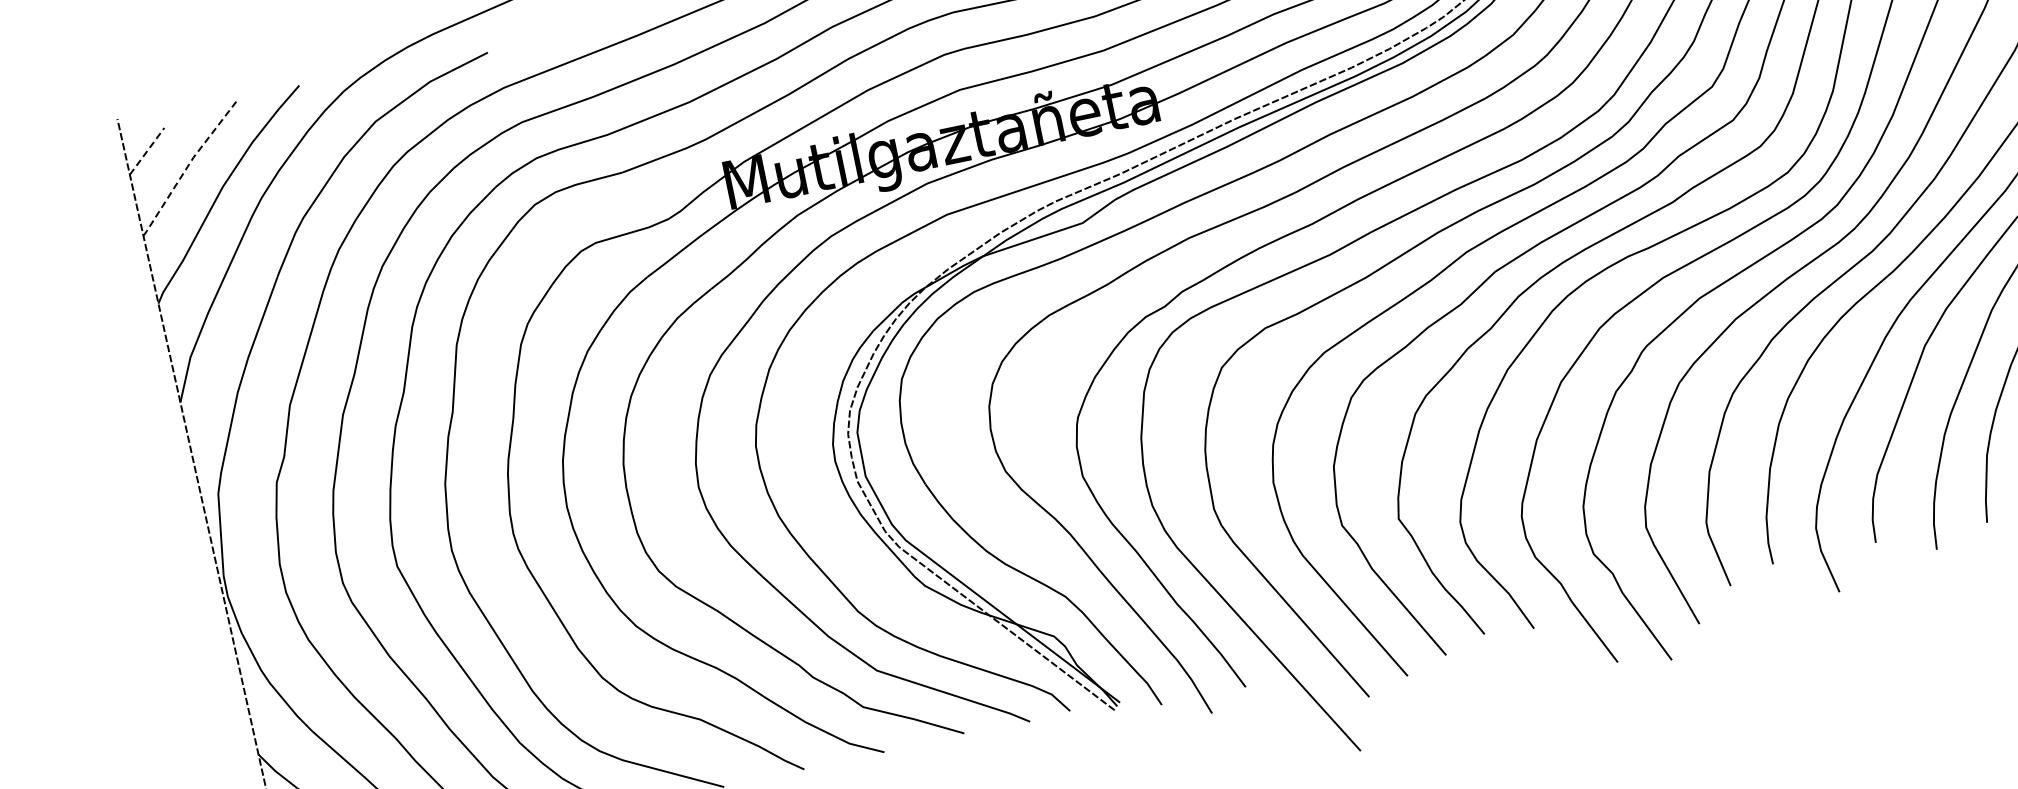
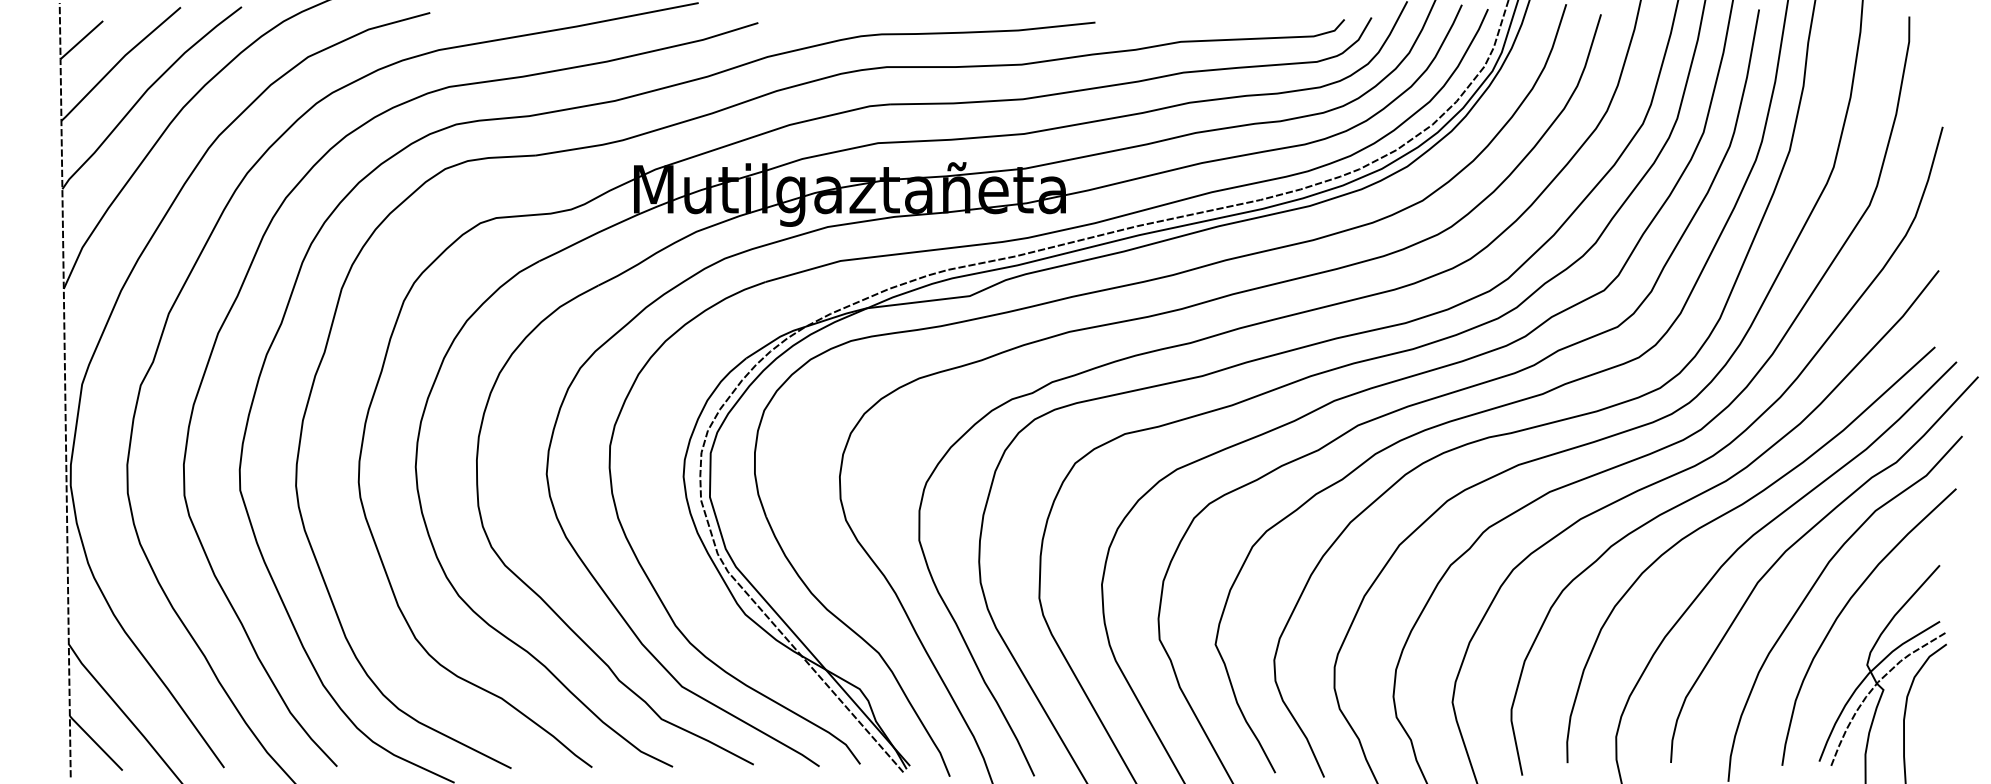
line: (146, 151) -> (81, 40), dashed -> solid
line: (188, 164) -> (119, 61), dashed -> solid

